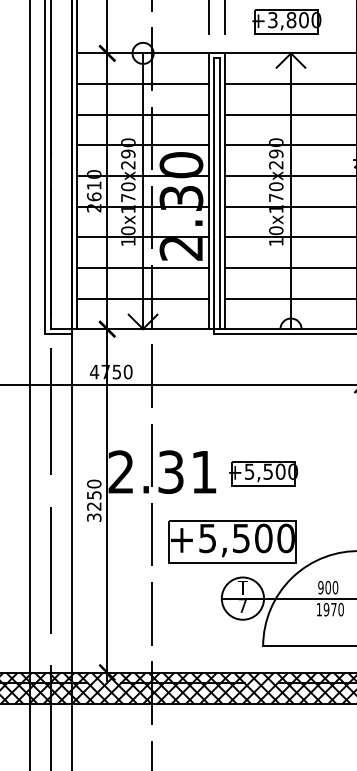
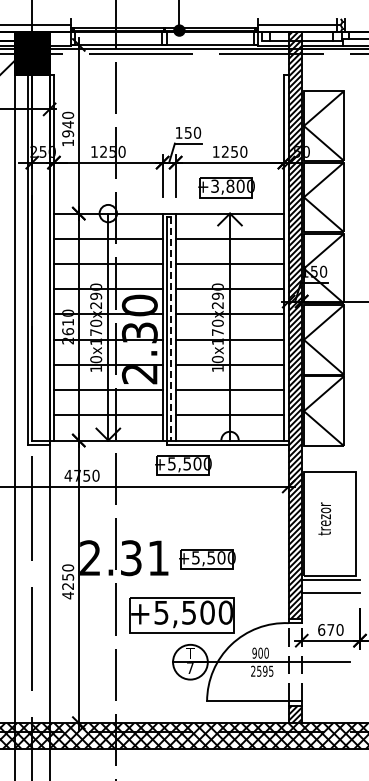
line: (219, 193) -> (171, 328), solid -> dashed
part: (234, 359) -> (183, 465), added
text: (94, 517) -> (68, 595), 3250 -> 4250
text: (330, 608) -> (262, 670), 1970 -> 2595

